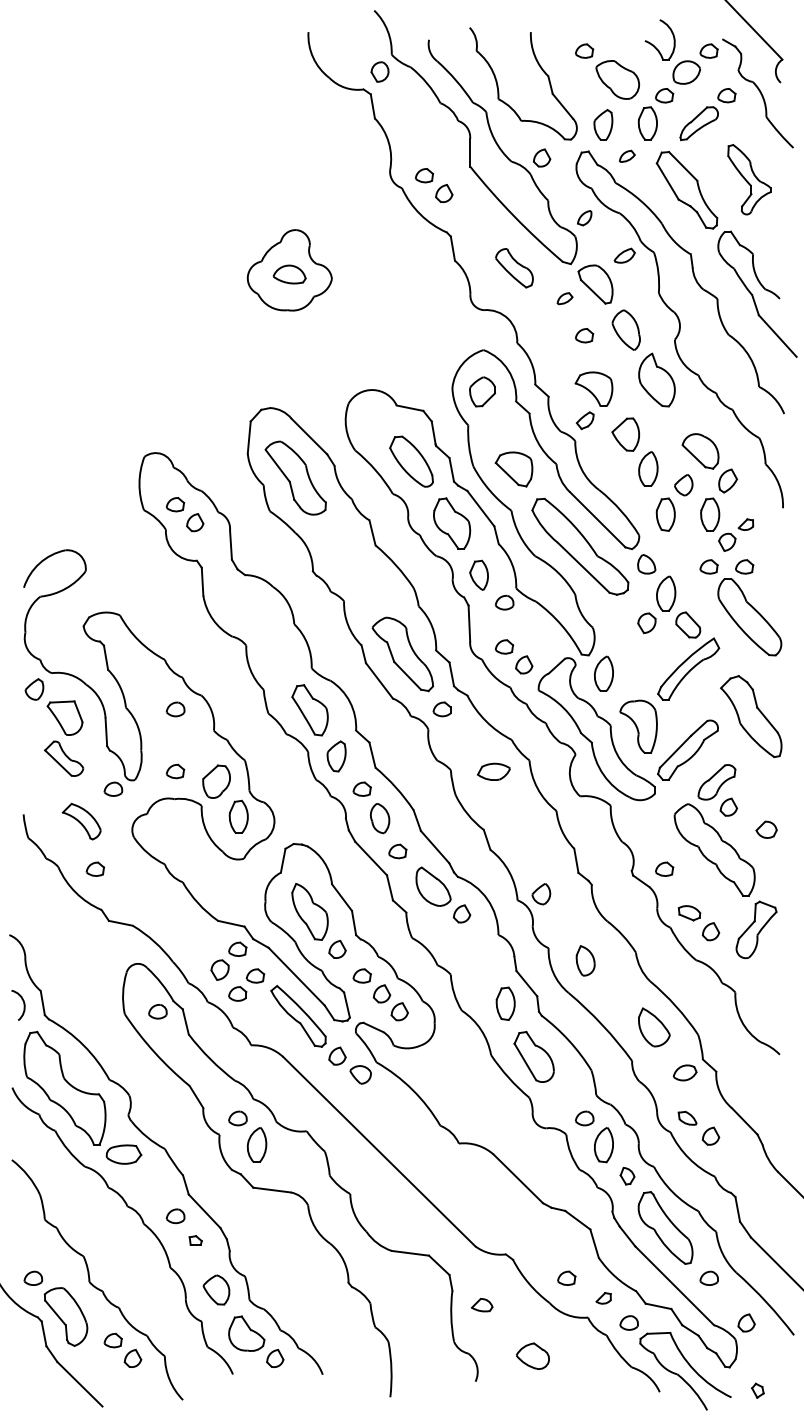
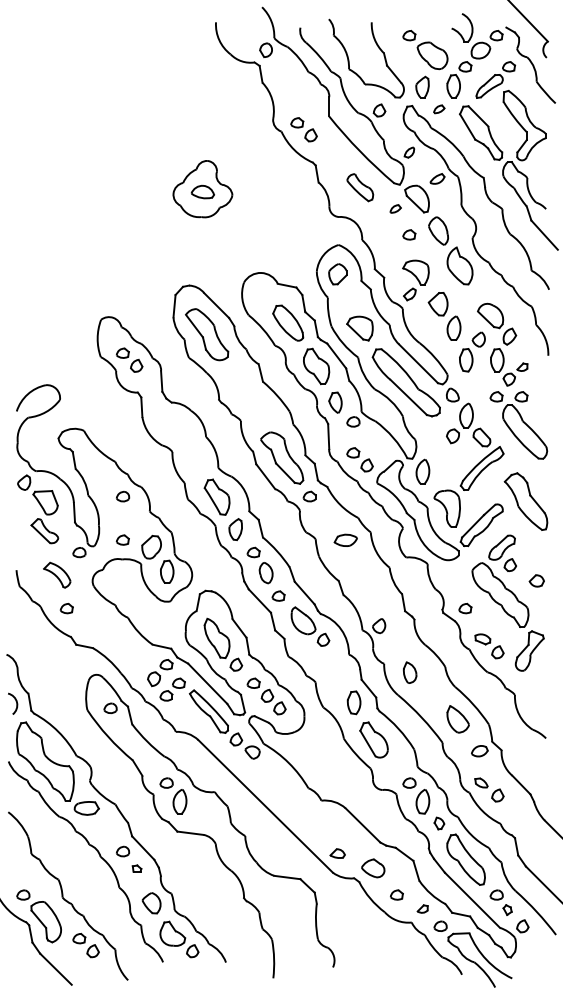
part: (749, 179) -> (524, 125), size x1.43
part: (481, 1305) -> (337, 853), moved
part: (532, 1355) -> (372, 867), moved
part: (757, 1390) -> (507, 909), moved

